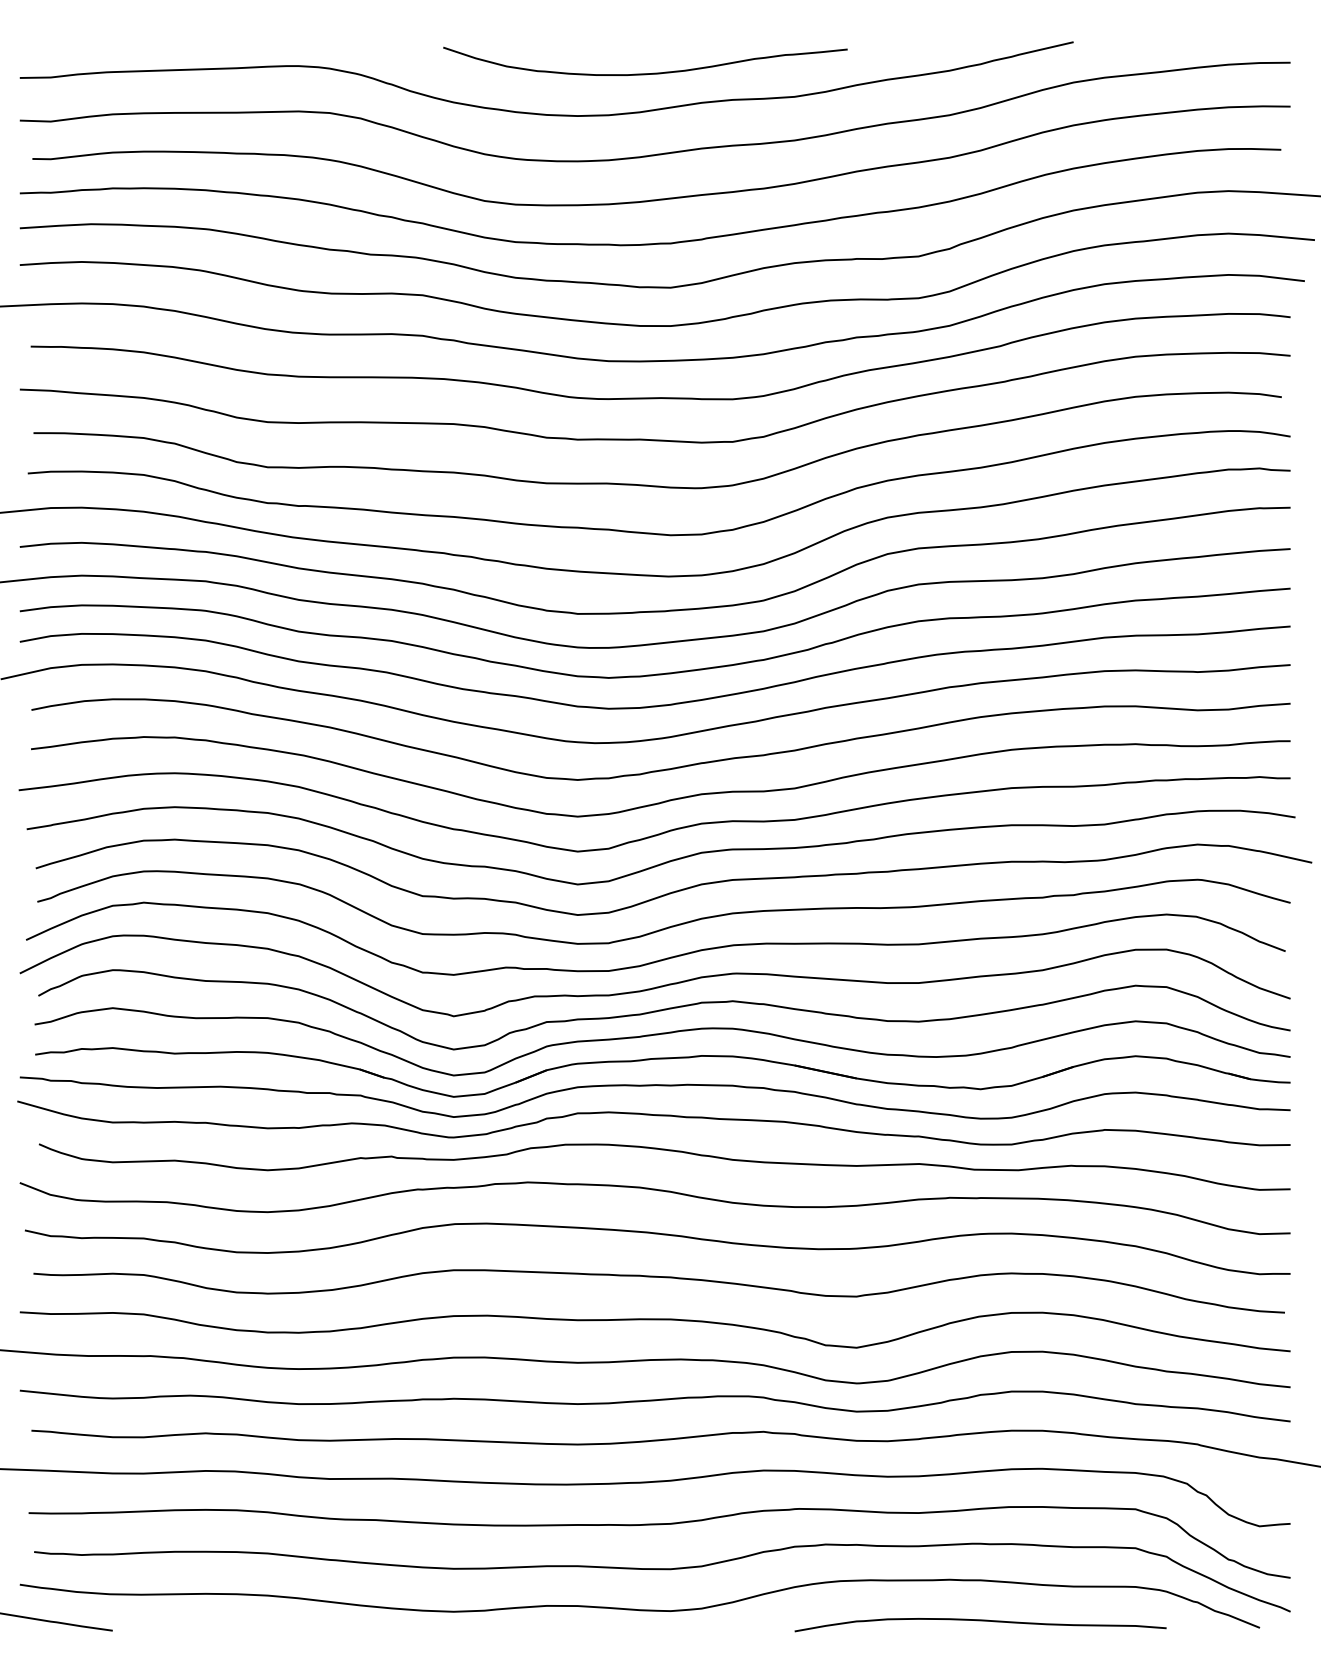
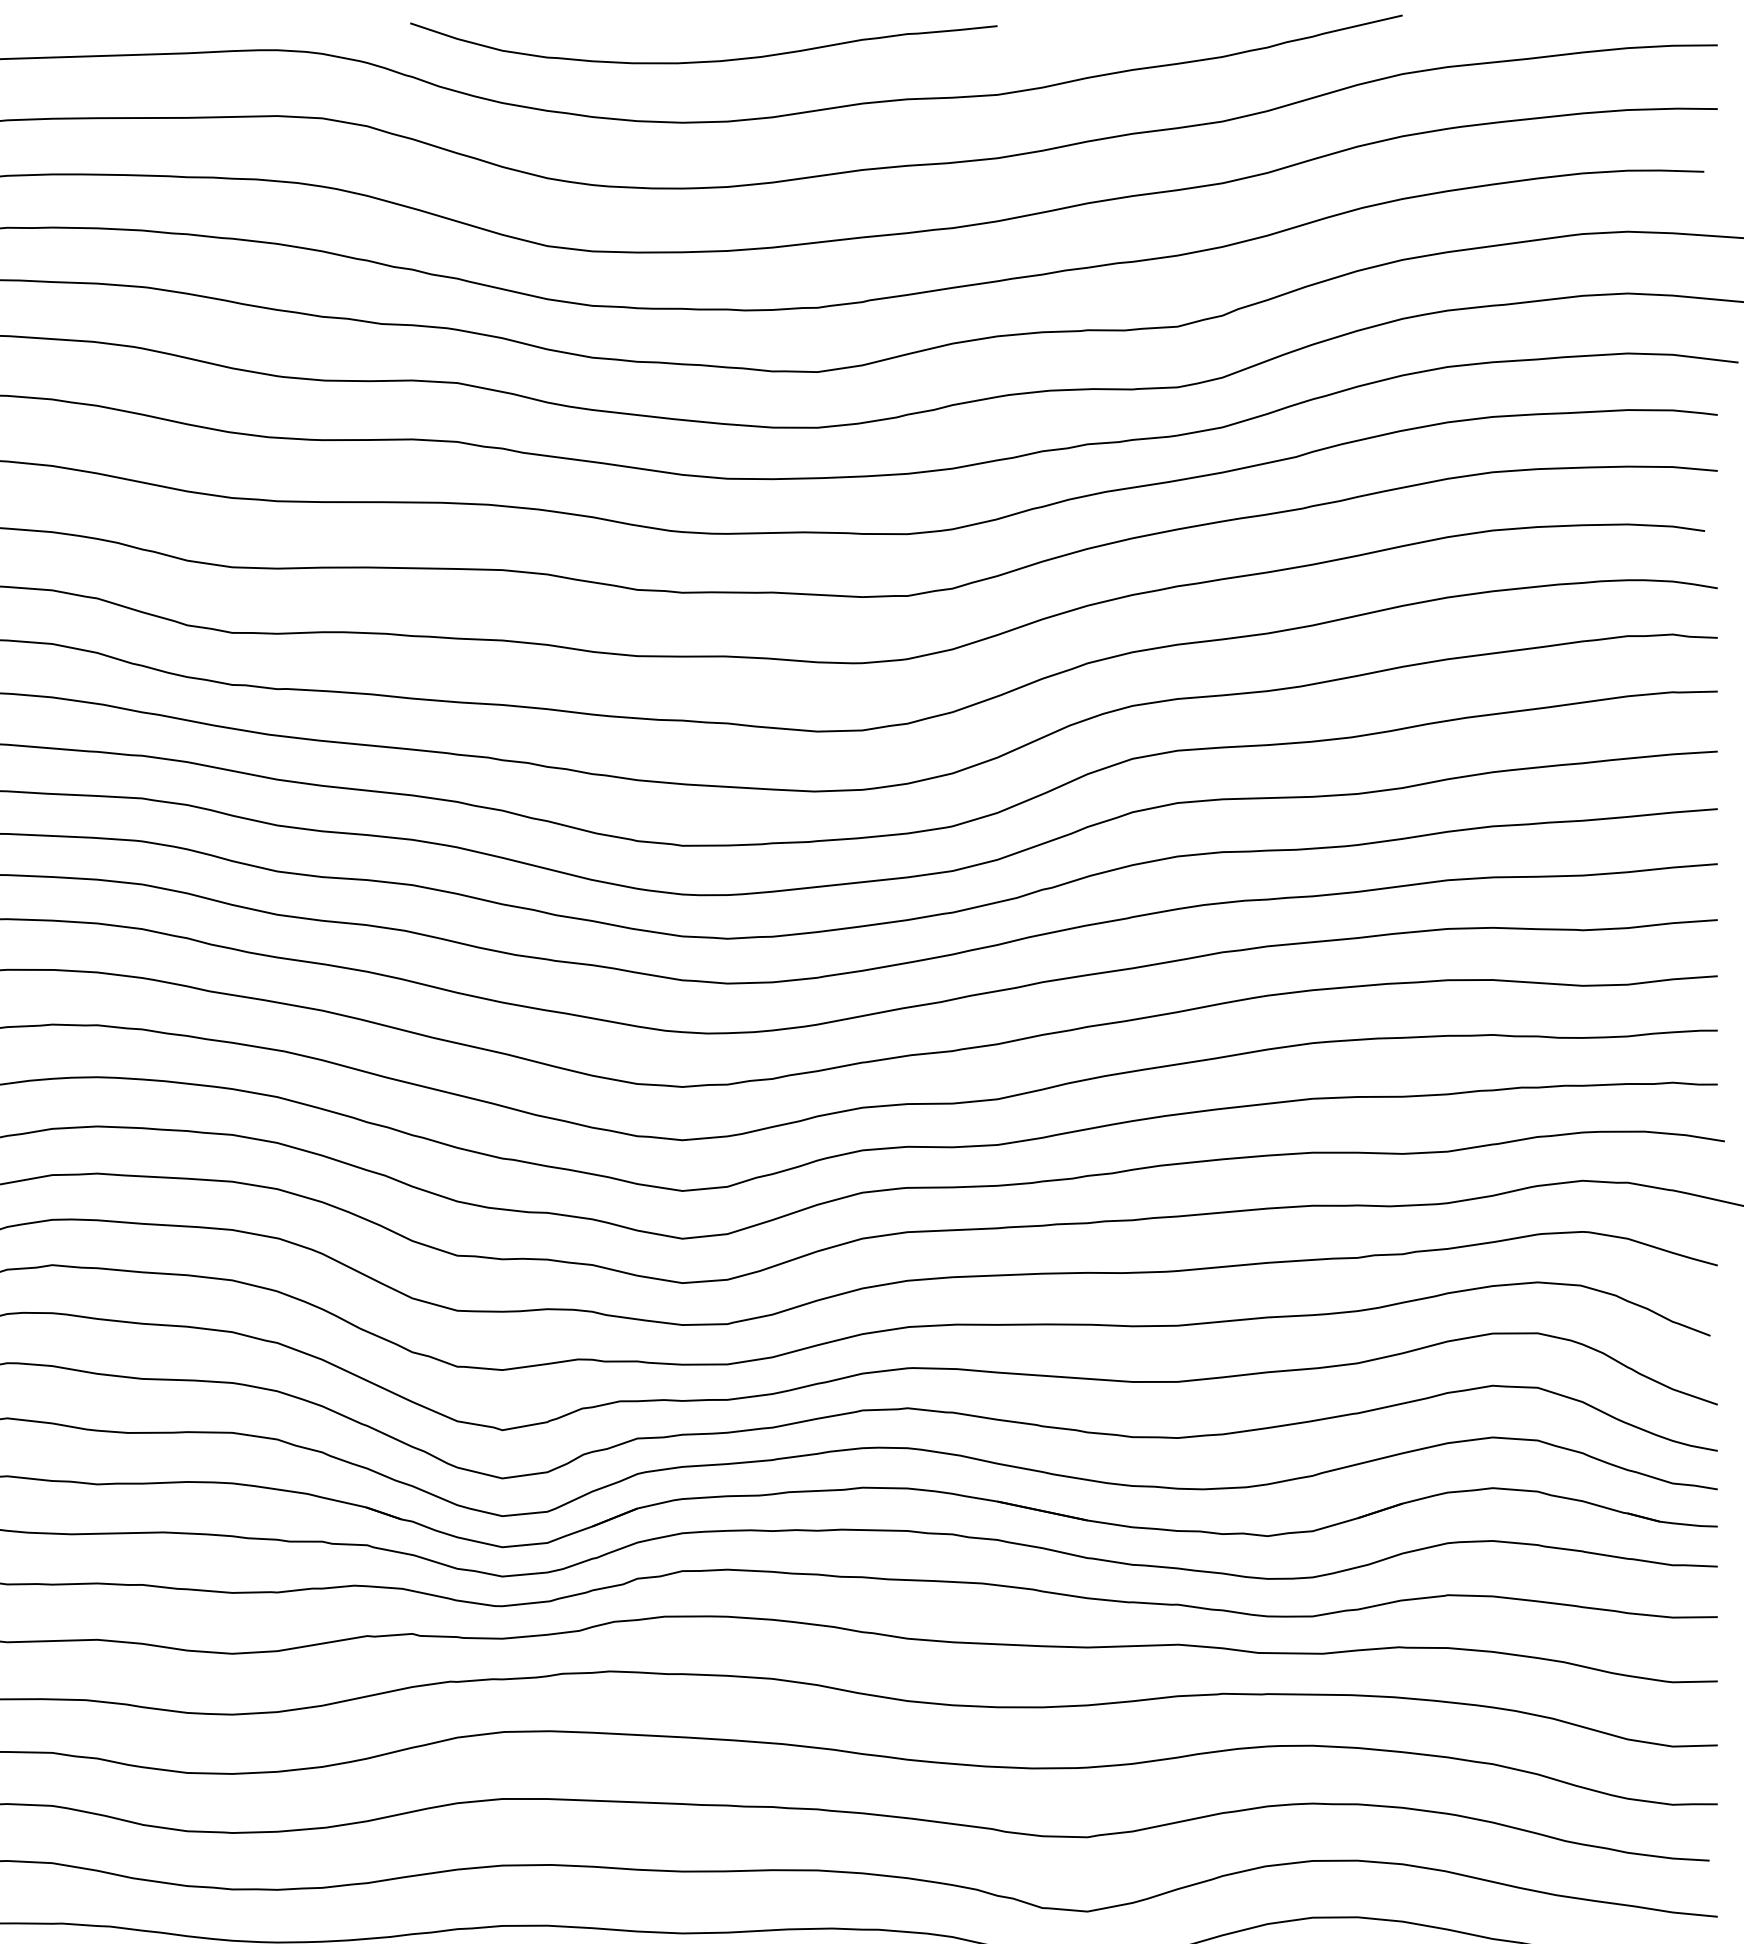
curve: (645, 73) -> (703, 60), moved

